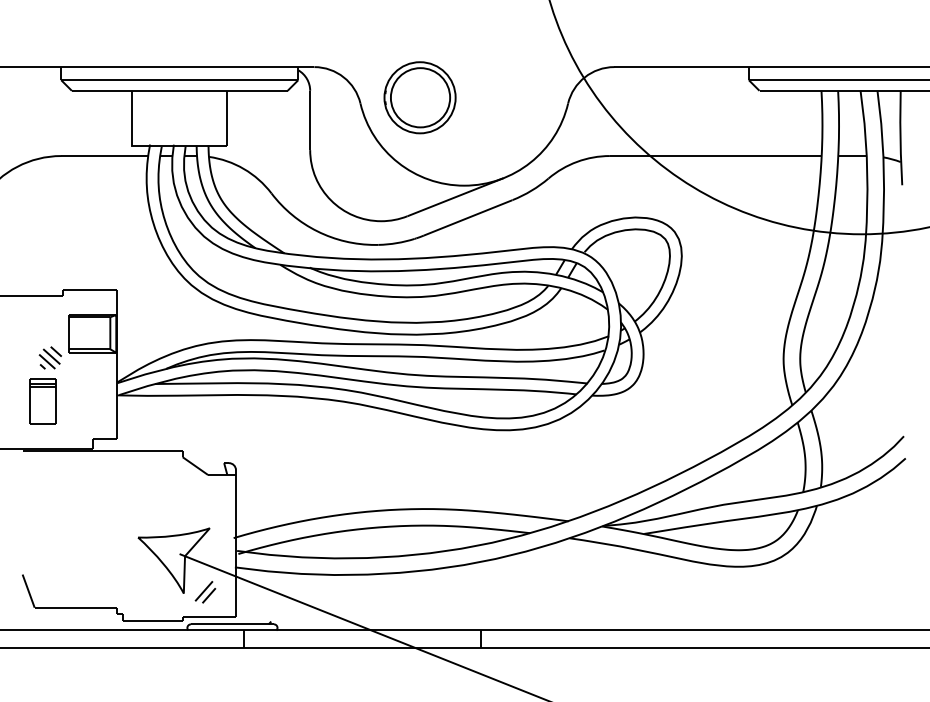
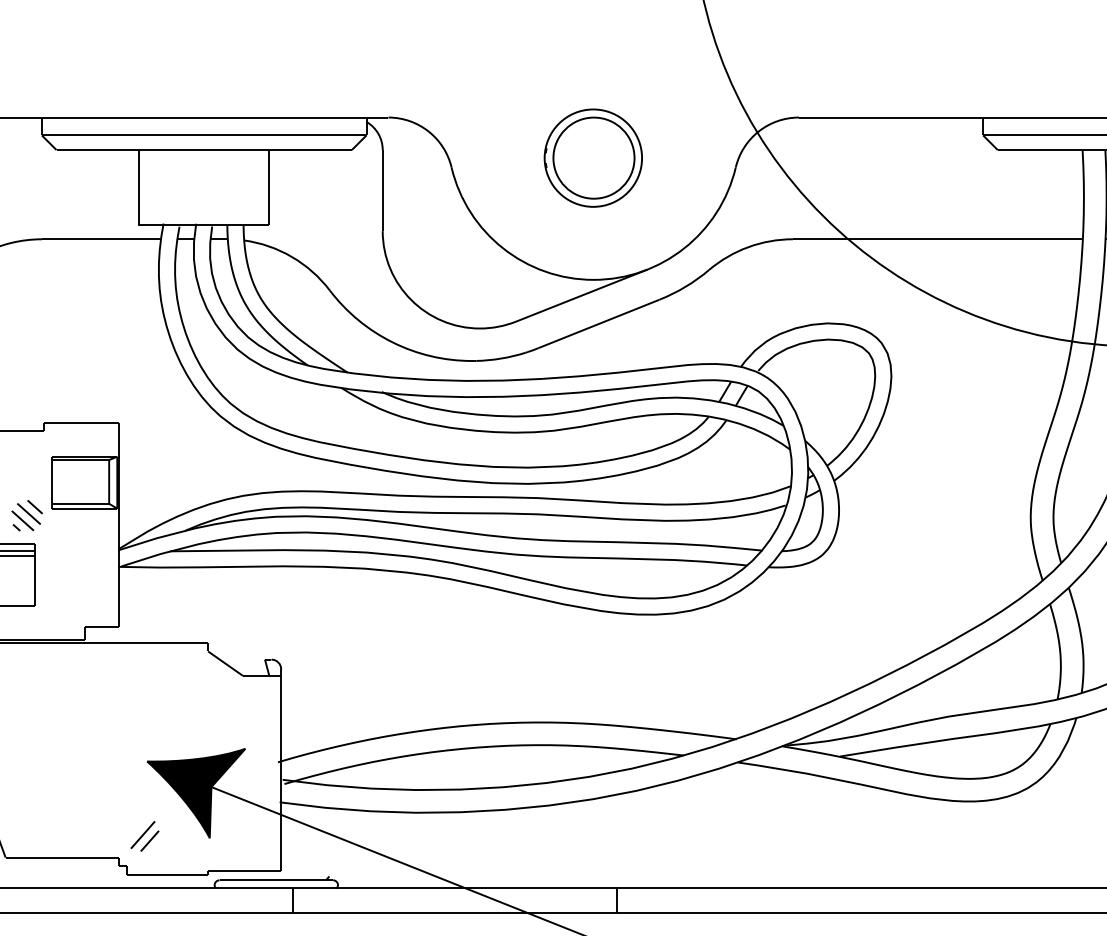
part: (419, 97) -> (592, 157), moved
fill: (173, 560) -> (195, 792), added
part: (205, 592) -> (144, 836), moved

